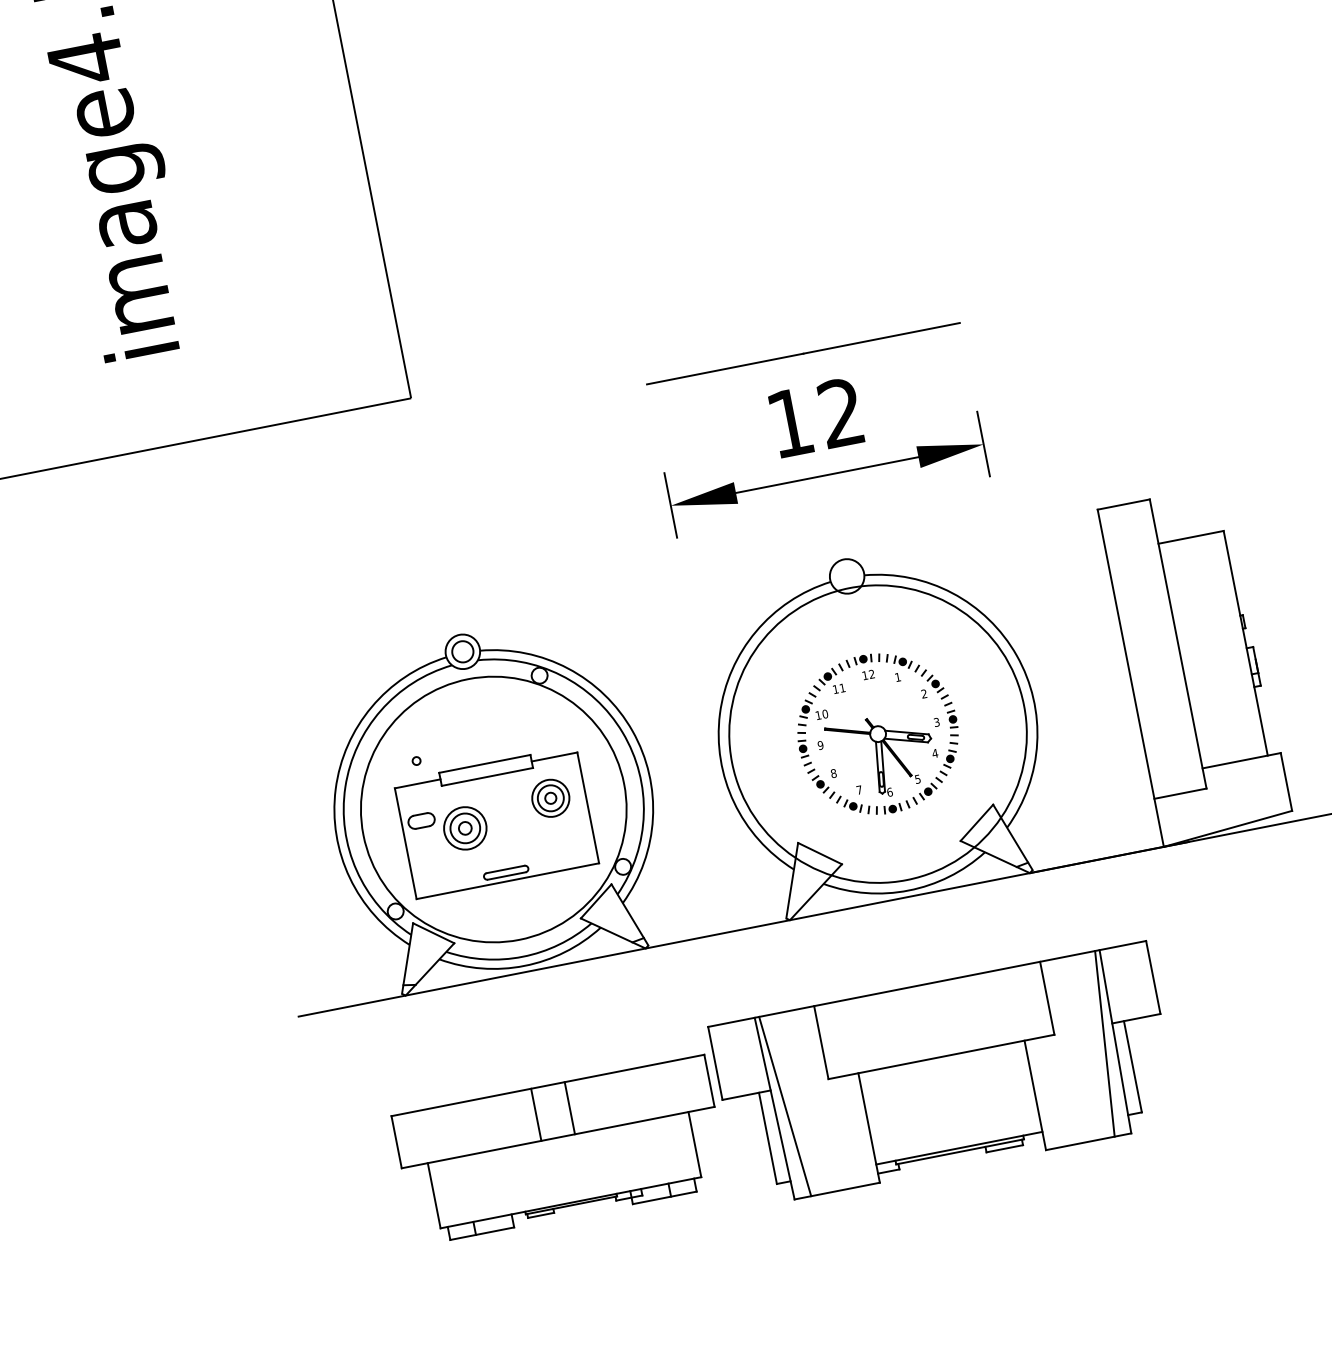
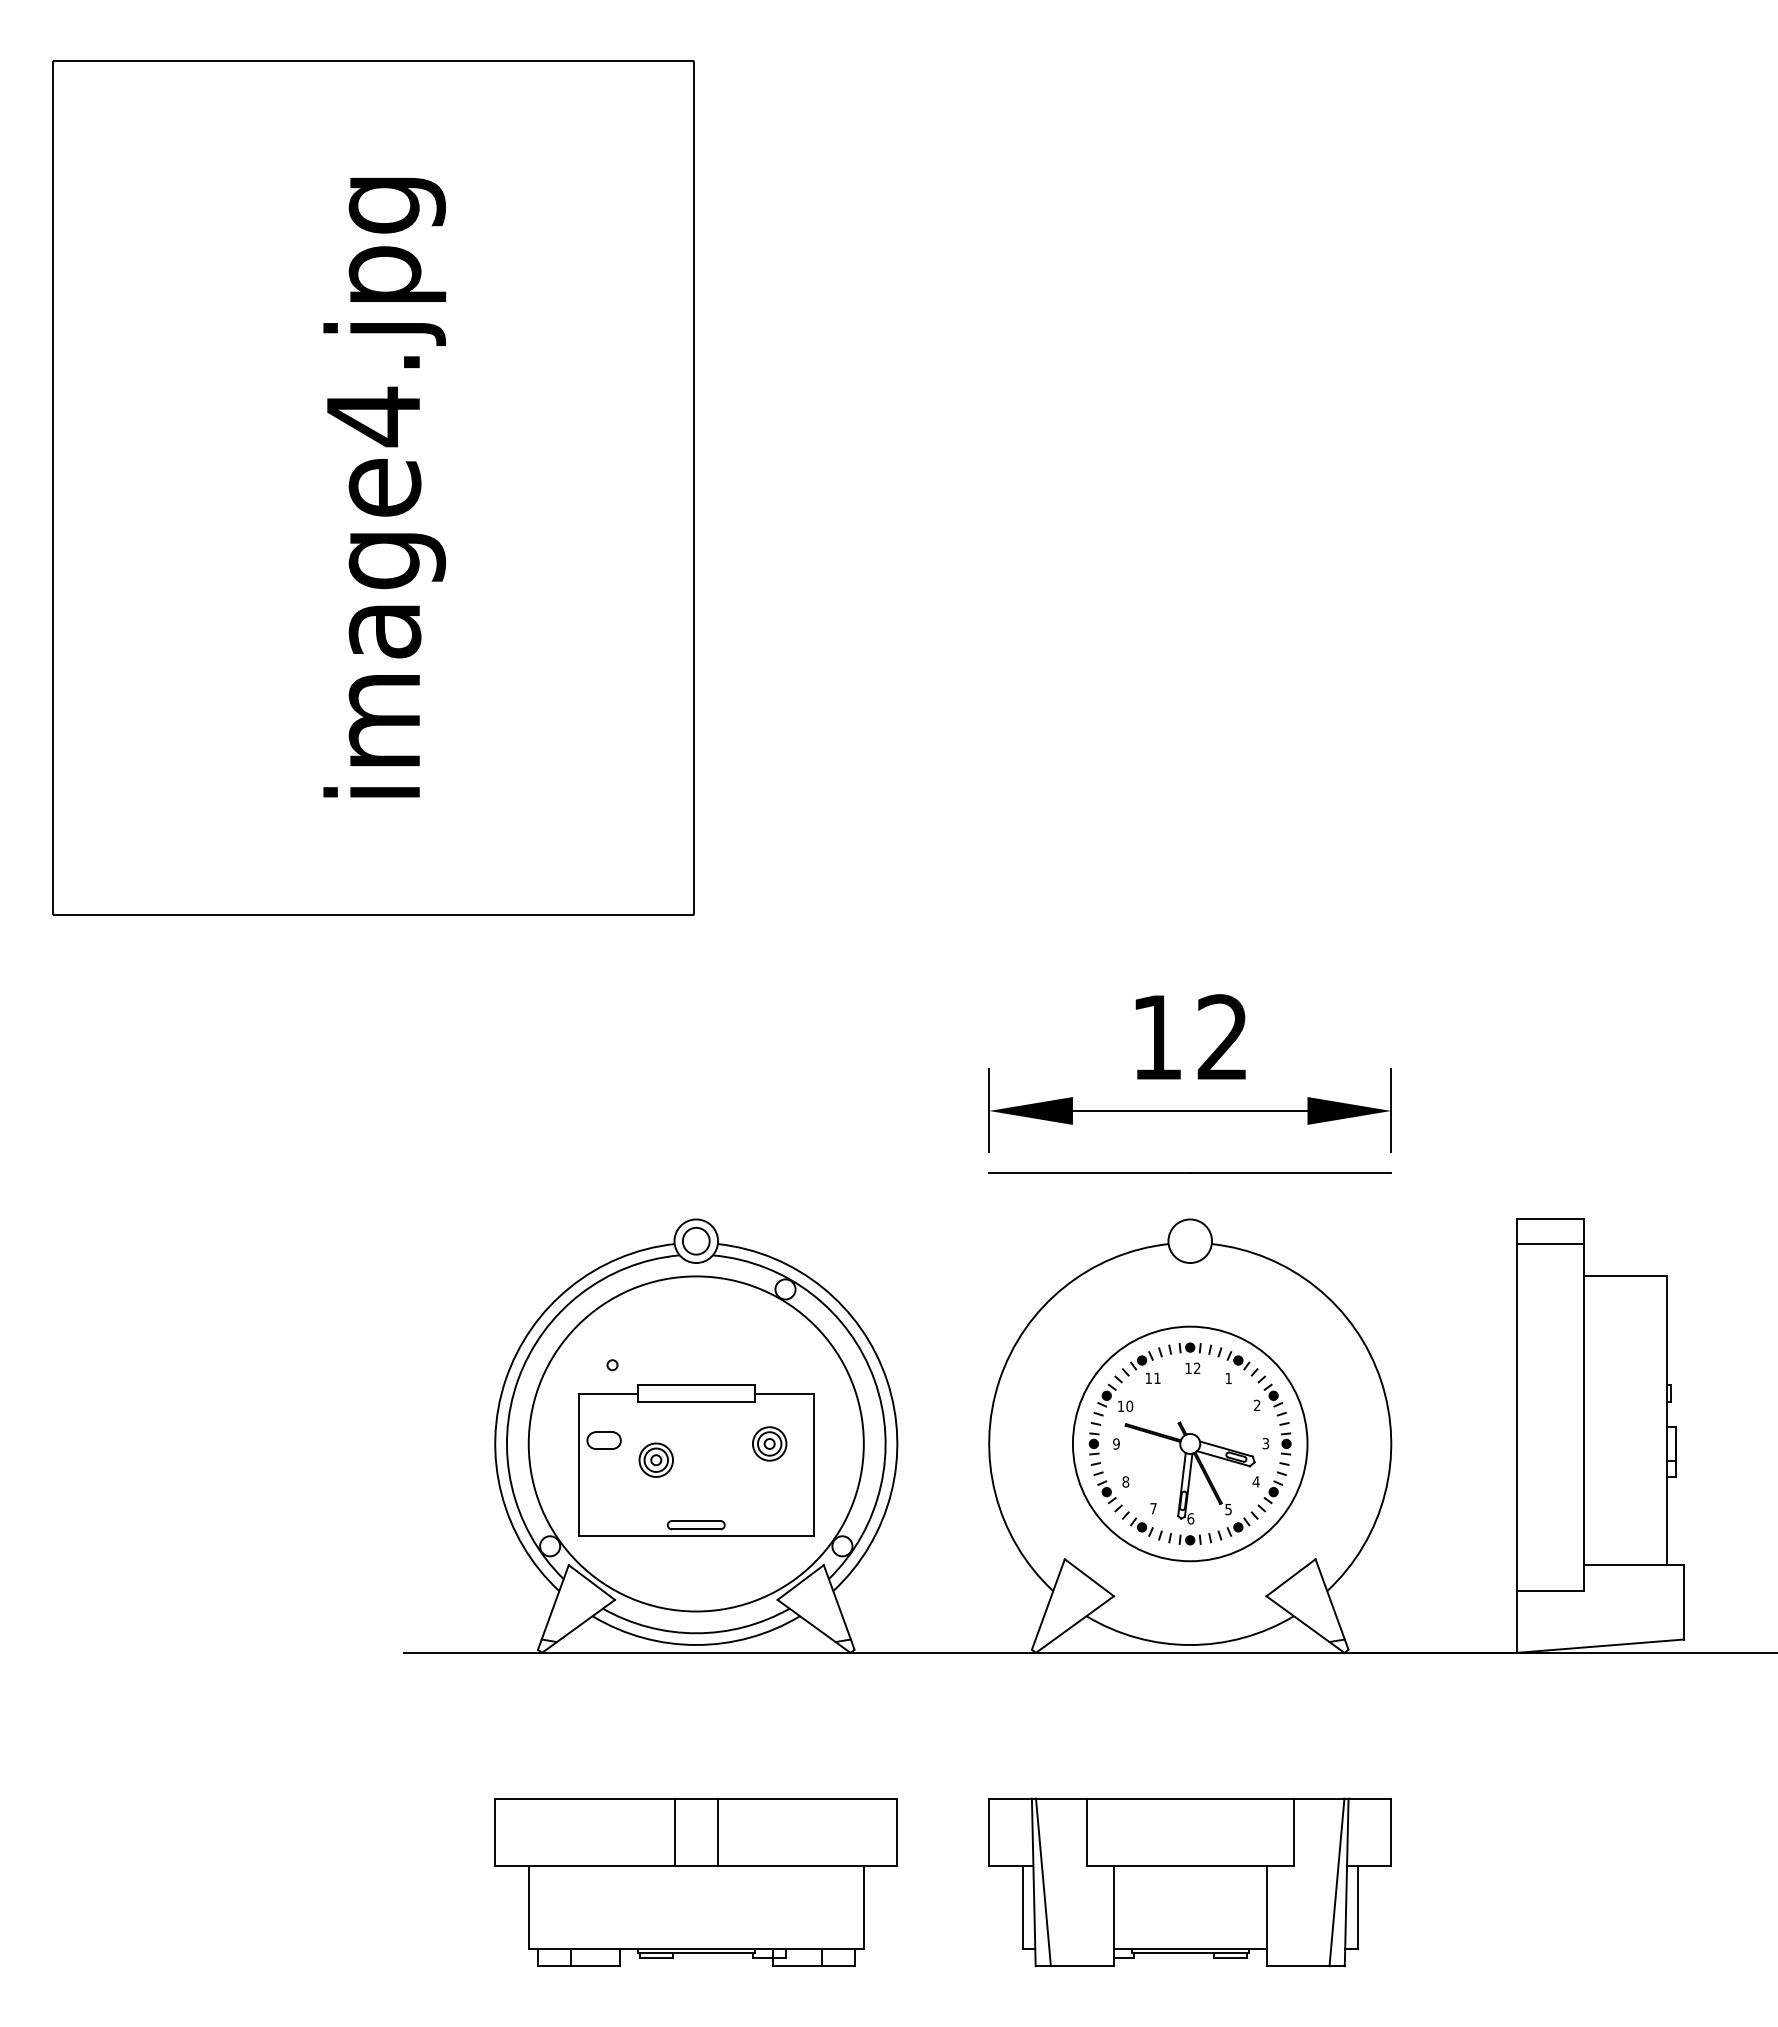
line: (802, 353) -> (1189, 1172), moved
line: (1127, 524) -> (1549, 1244), added
circle: (877, 733) -> (1189, 1443), size x0.62
part: (550, 797) -> (769, 1443), size x0.71
part: (464, 827) -> (655, 1459), size x0.62
part: (944, 1075) -> (1189, 1882), size x0.71

